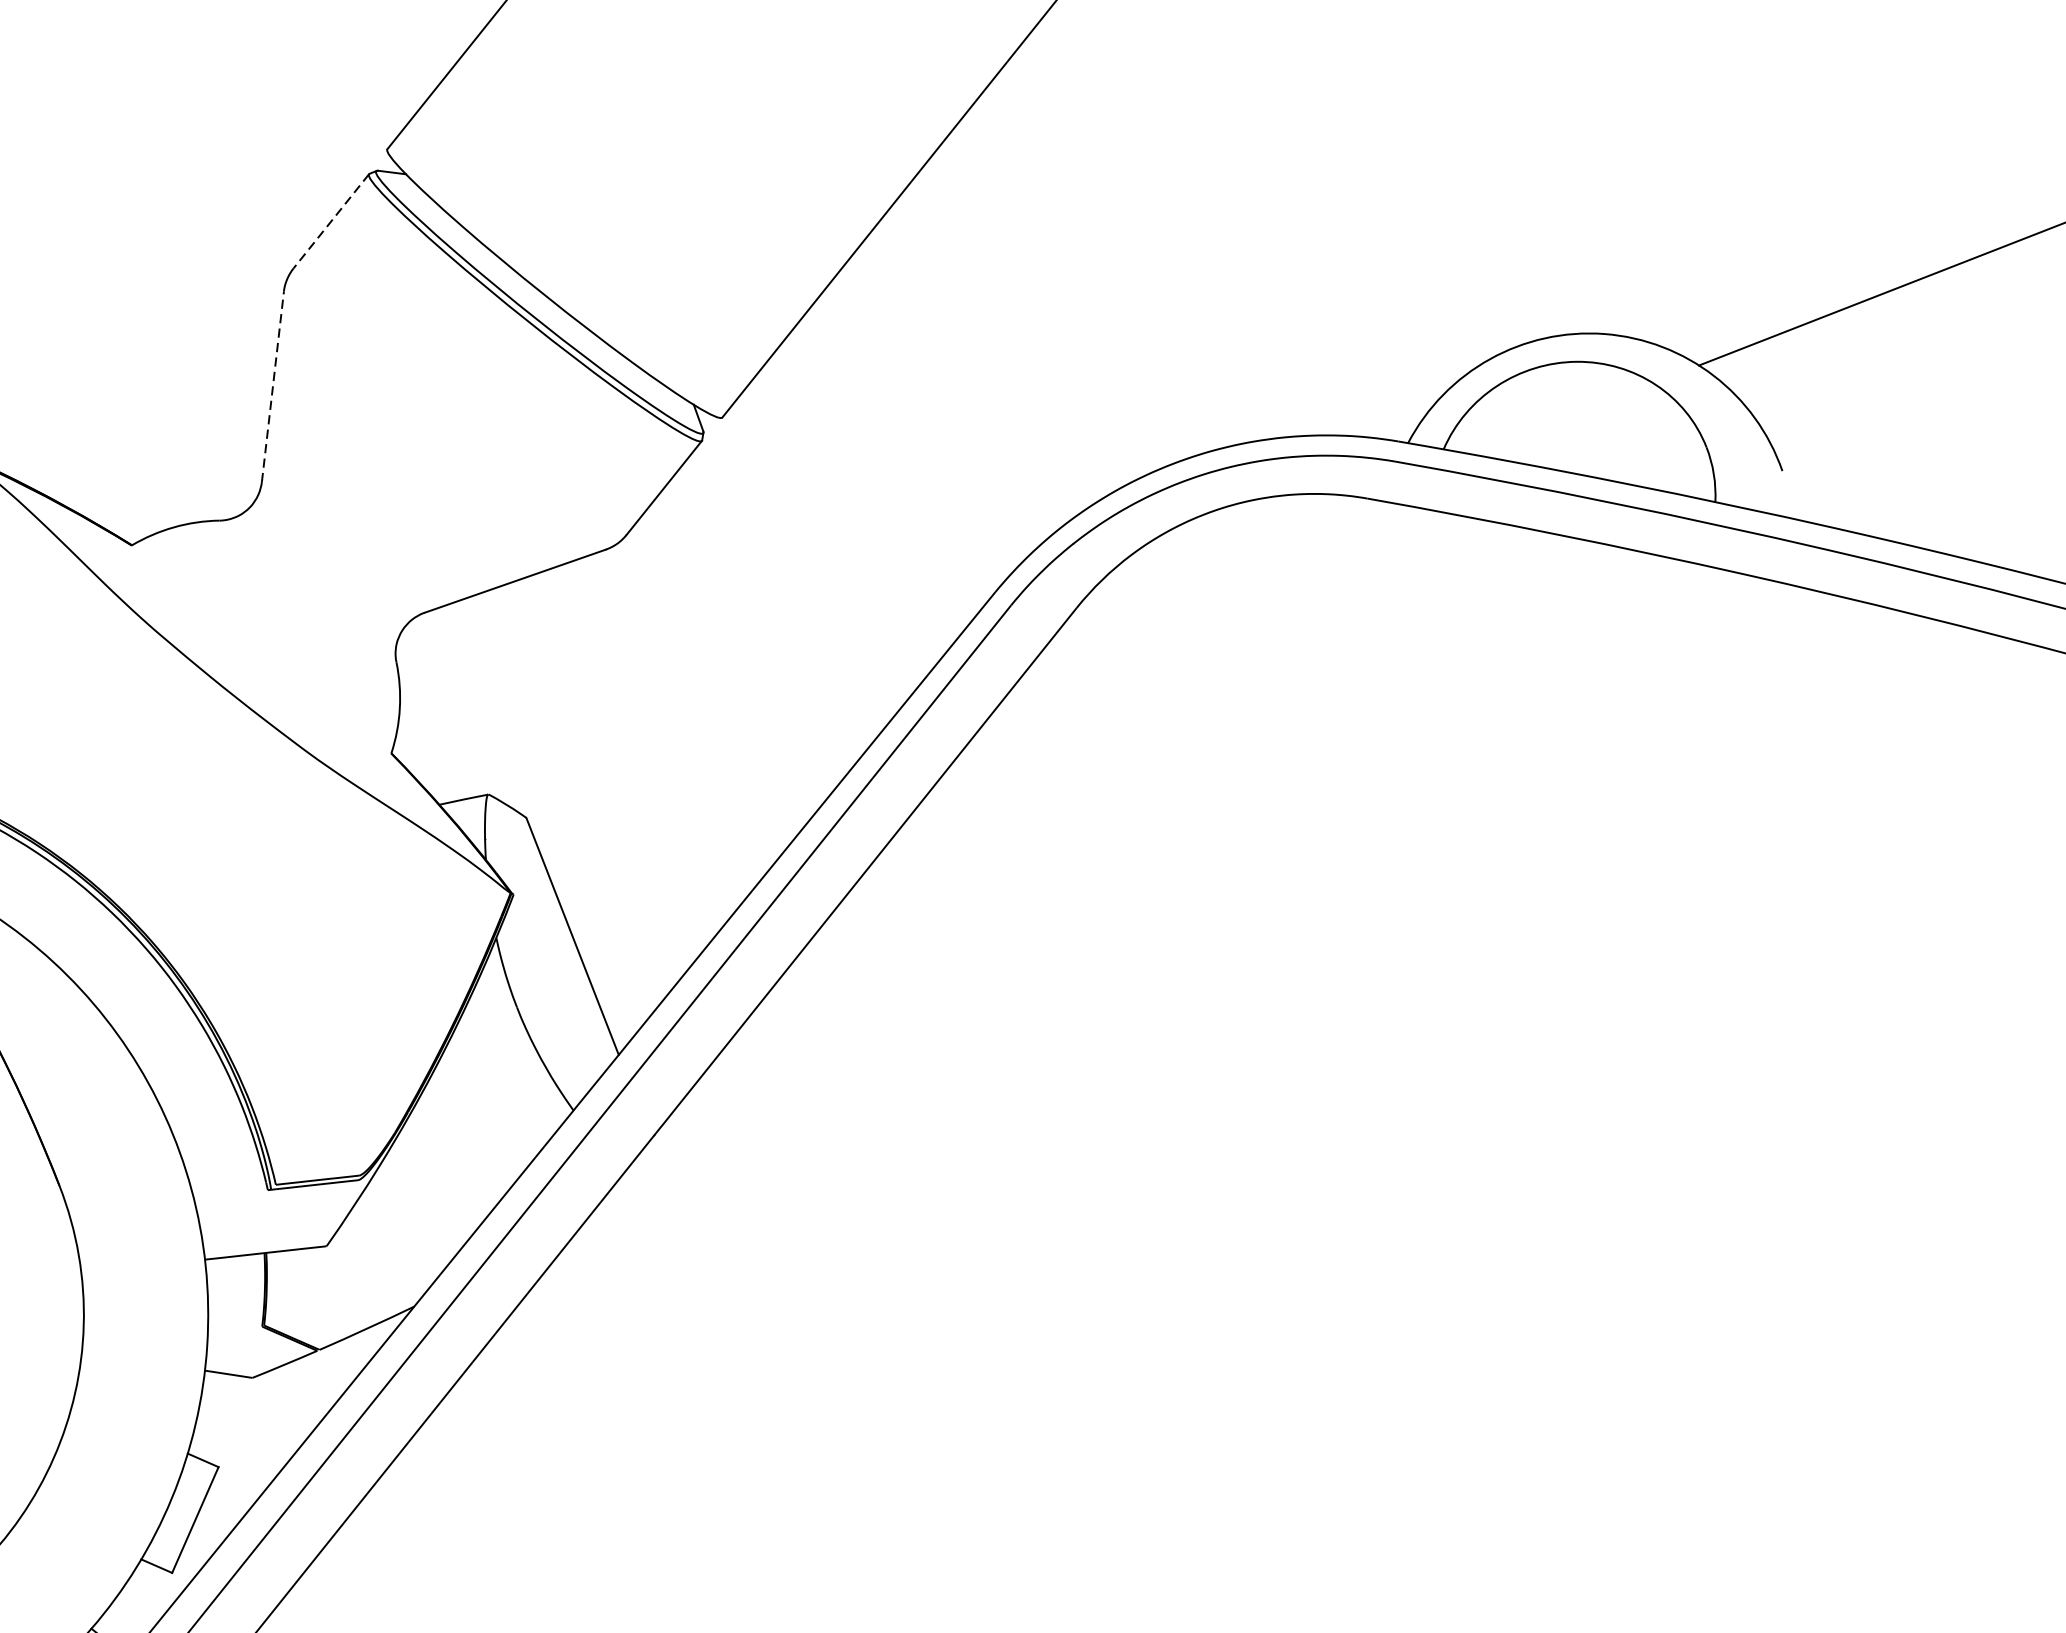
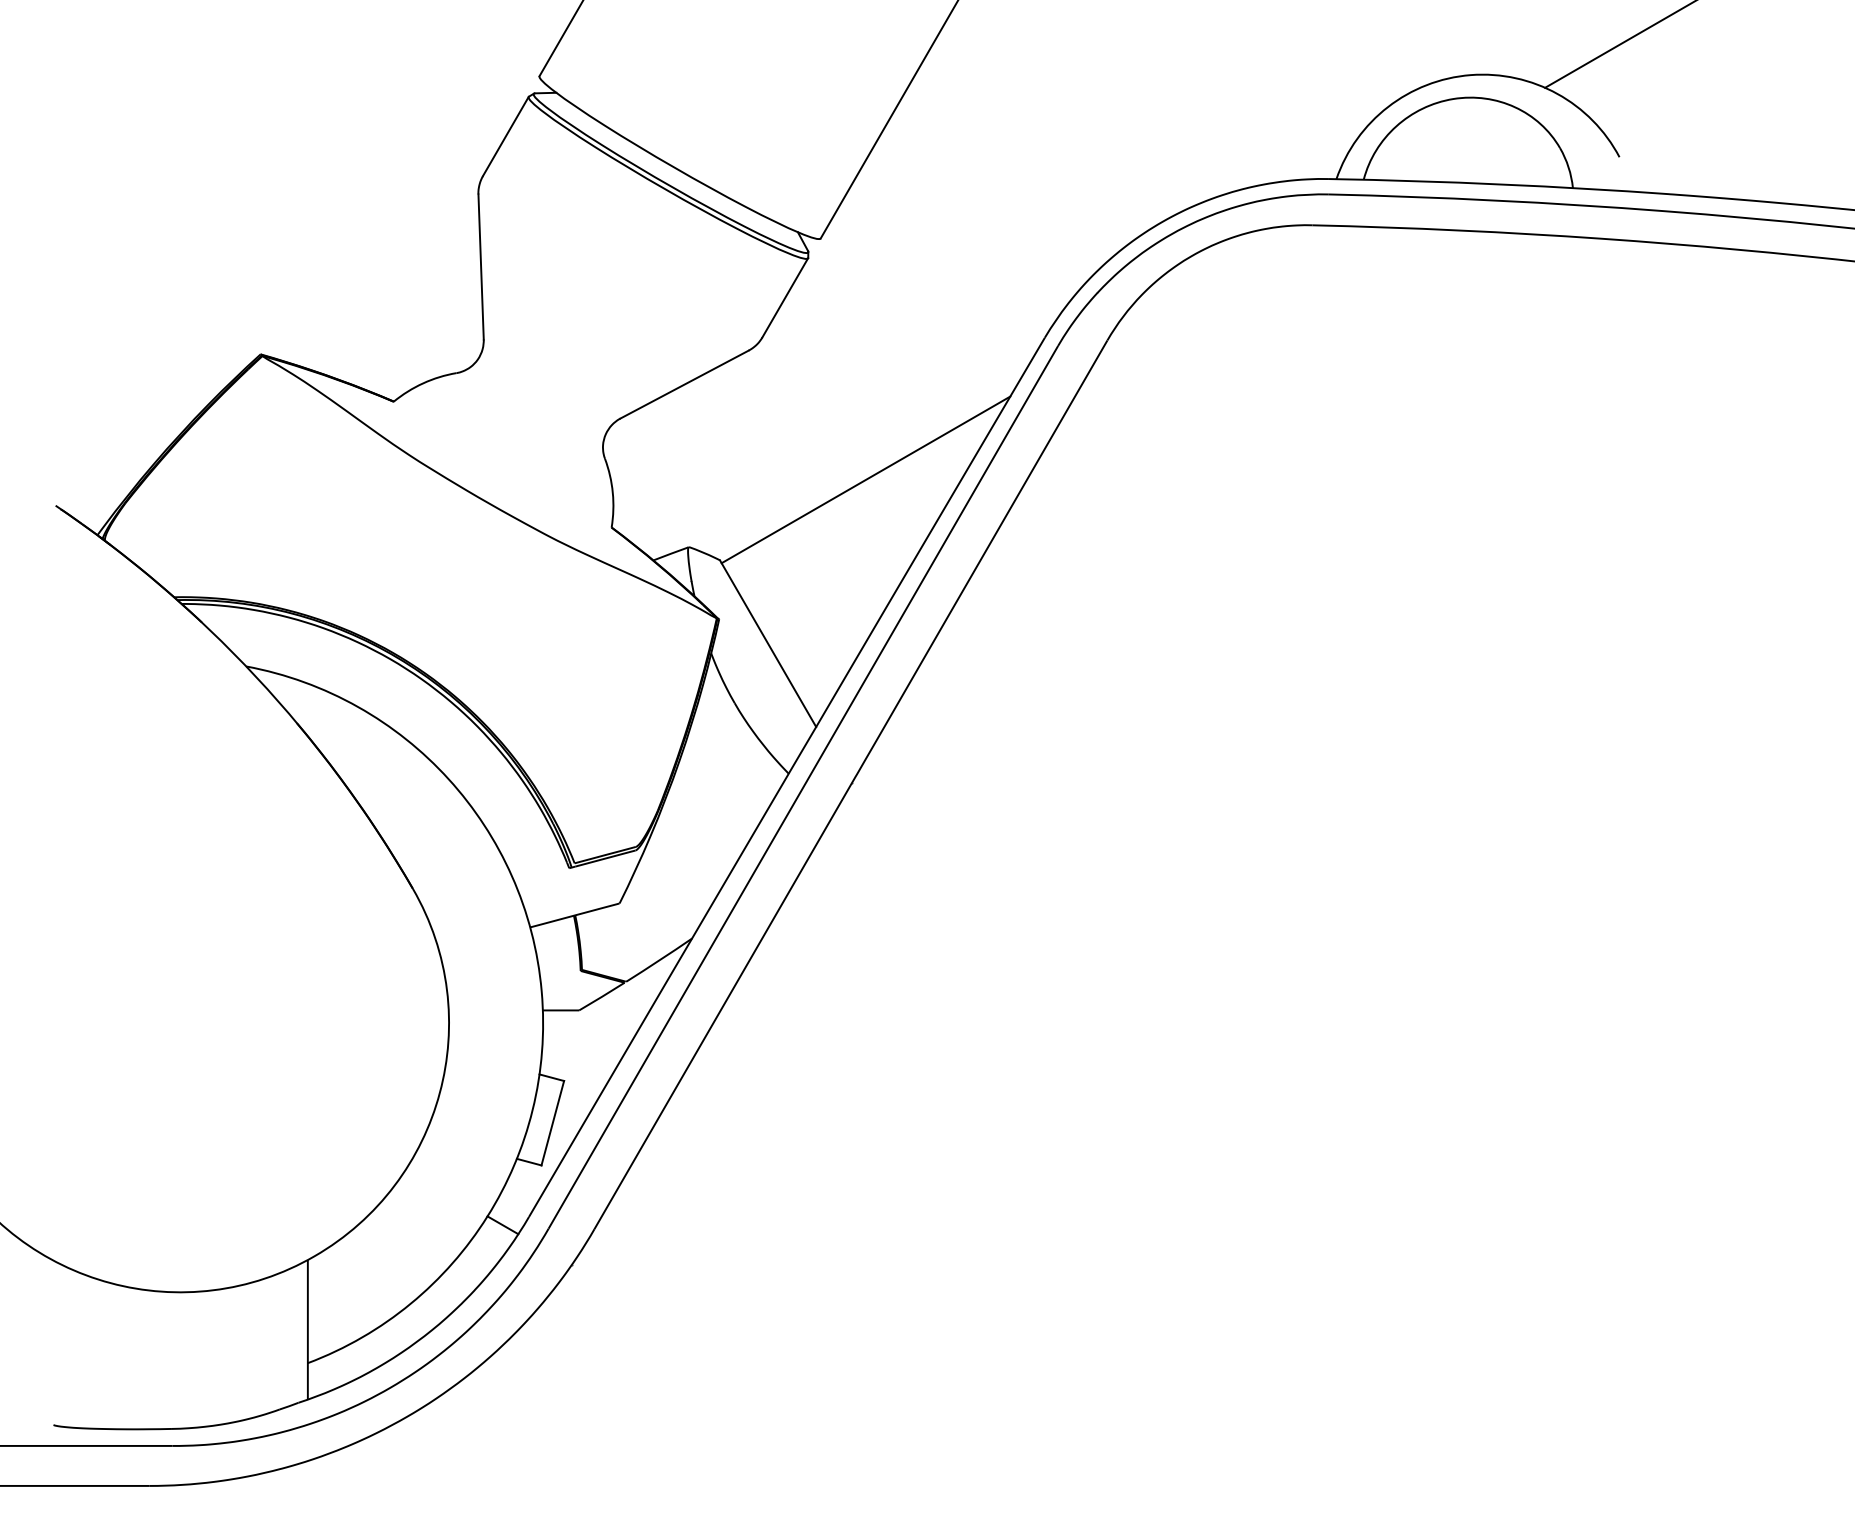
line: (330, 221) -> (505, 136), dashed -> solid
line: (273, 387) -> (481, 267), dashed -> solid
line: (732, 741) -> (865, 479), added

